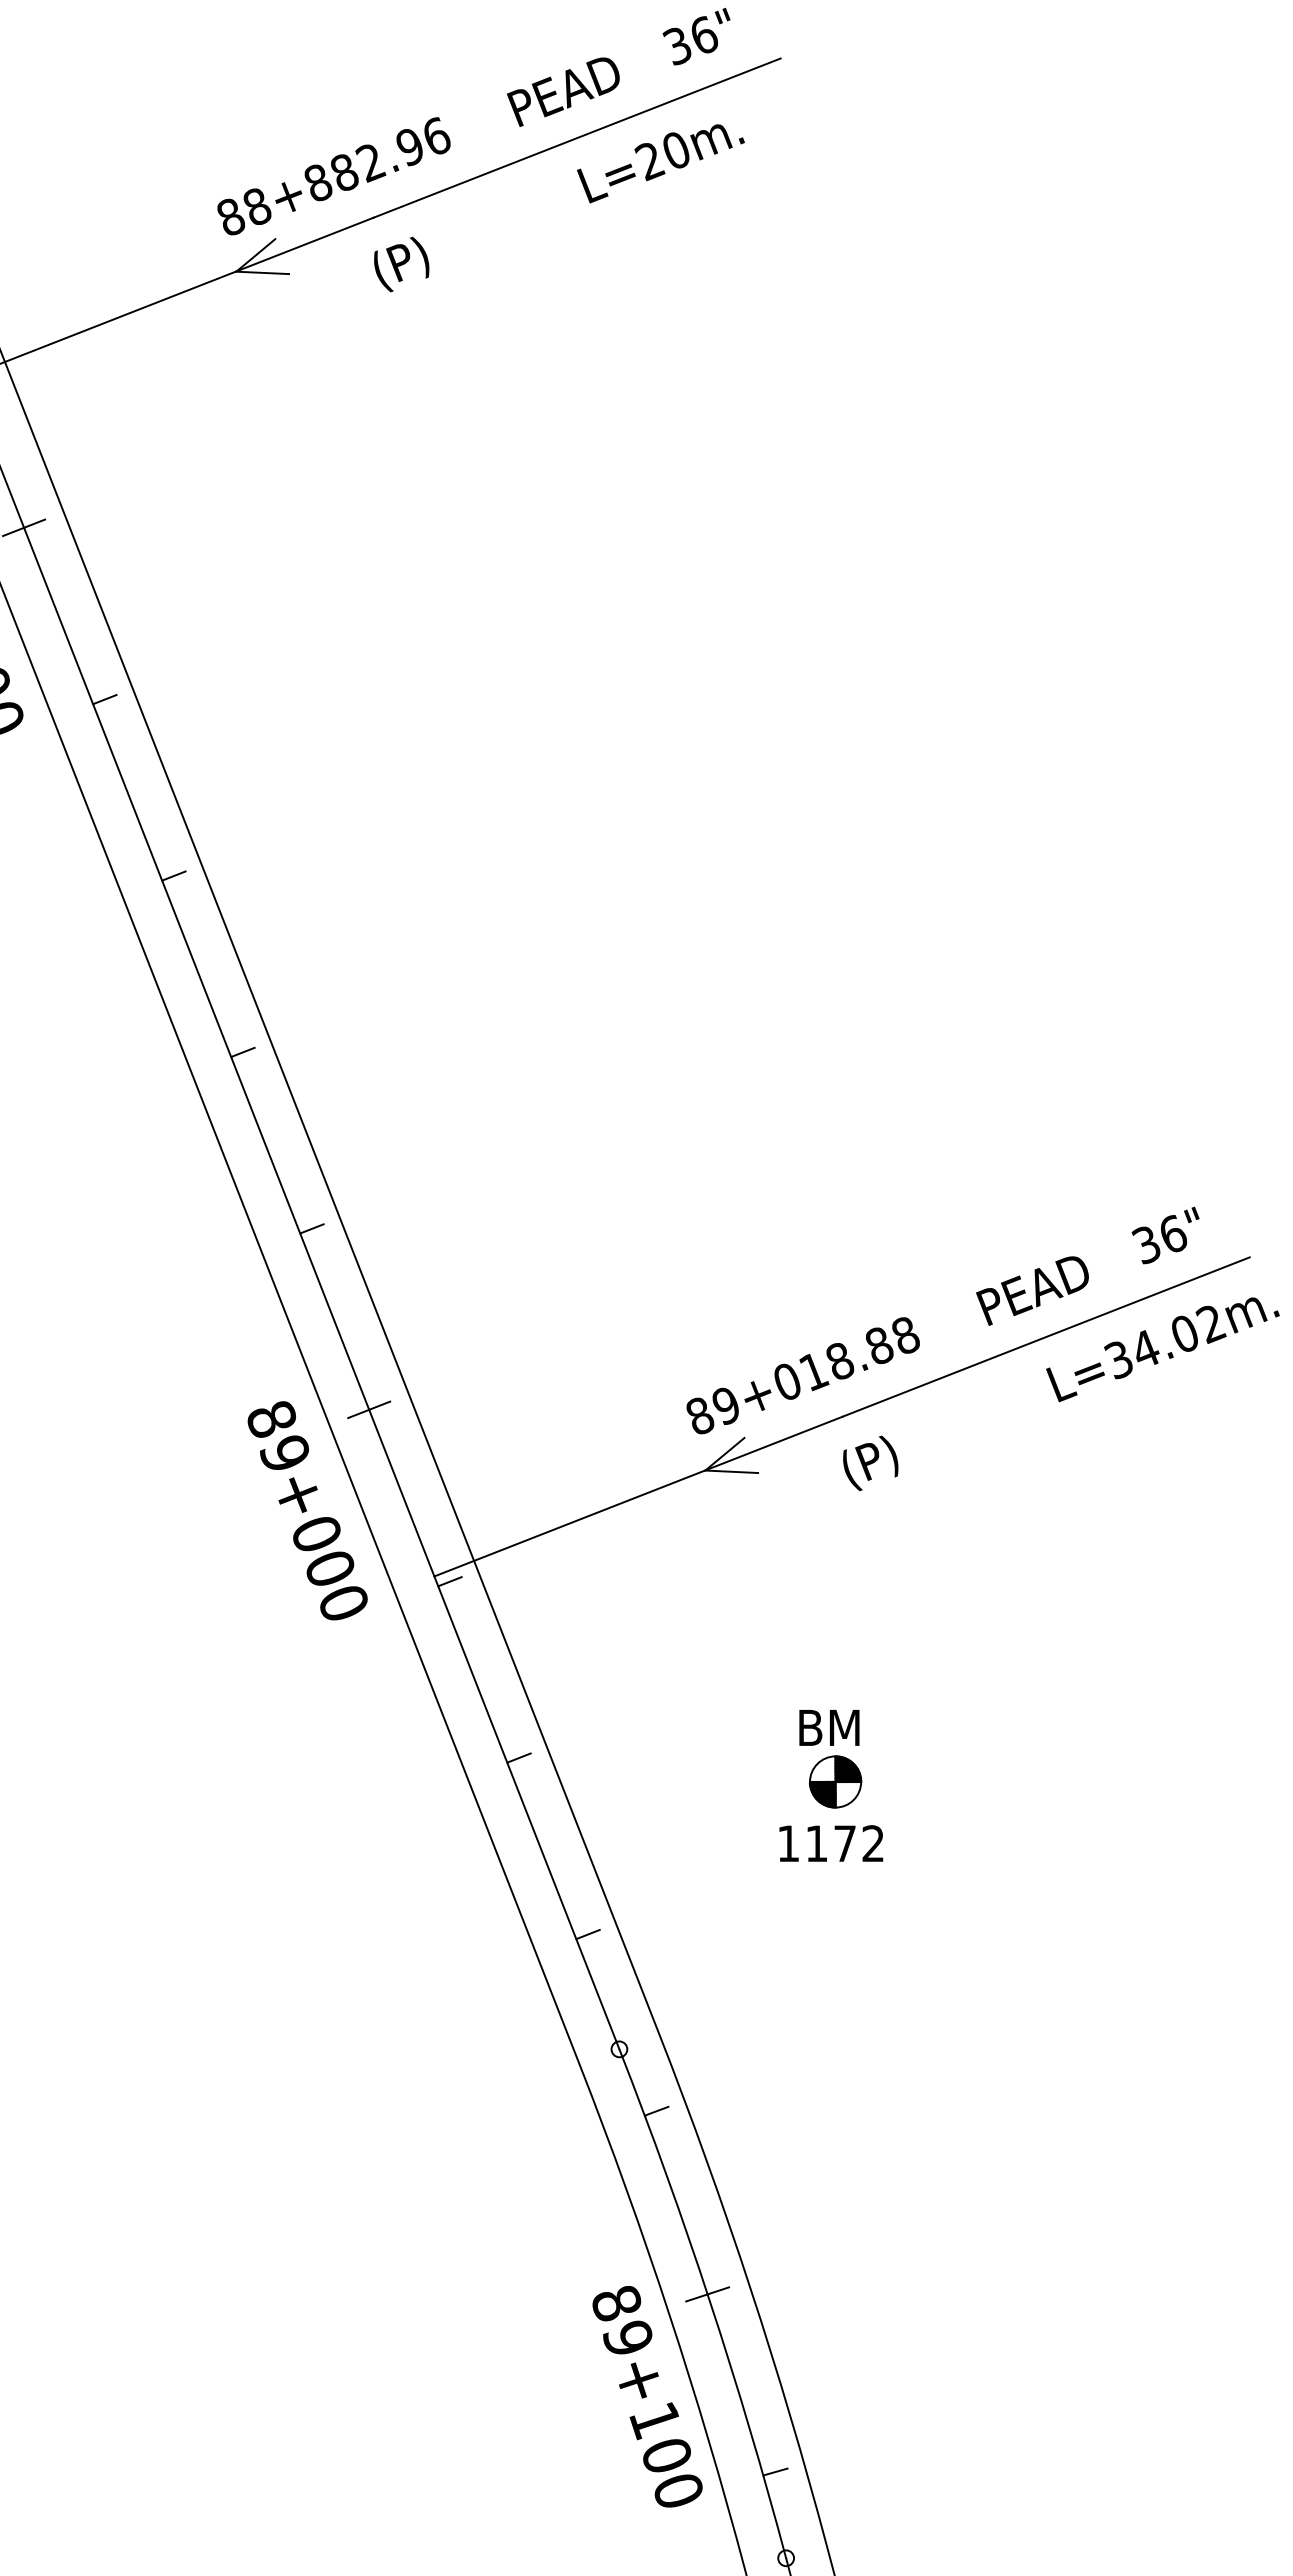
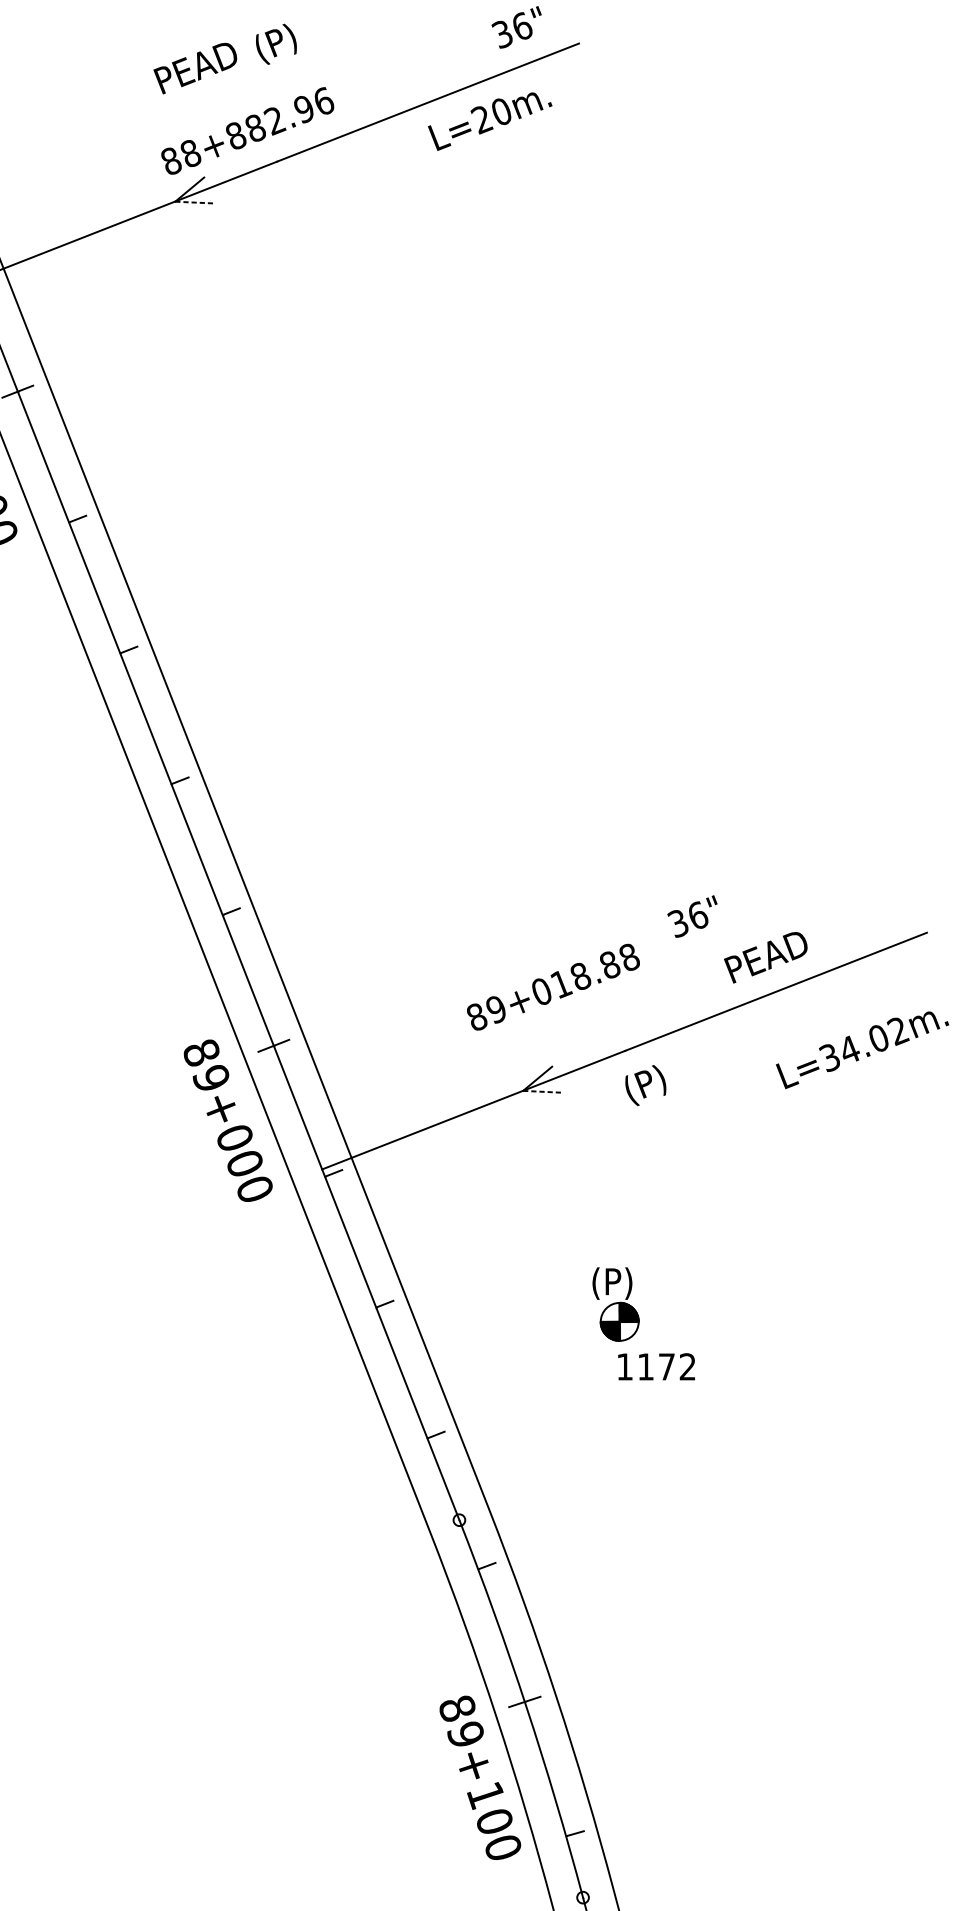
text: (563, 91) -> (195, 68), moved
text: (401, 264) -> (276, 44), moved
line: (263, 272) -> (195, 202), solid -> dashed
text: (1165, 1235) -> (692, 916), moved
text: (1162, 1349) -> (862, 1050), moved
text: (802, 1375) -> (552, 987), moved
line: (732, 1471) -> (543, 1091), solid -> dashed
text: (828, 1730) -> (614, 1283), BM -> (P)
text: (831, 1843) -> (656, 1366), moved

